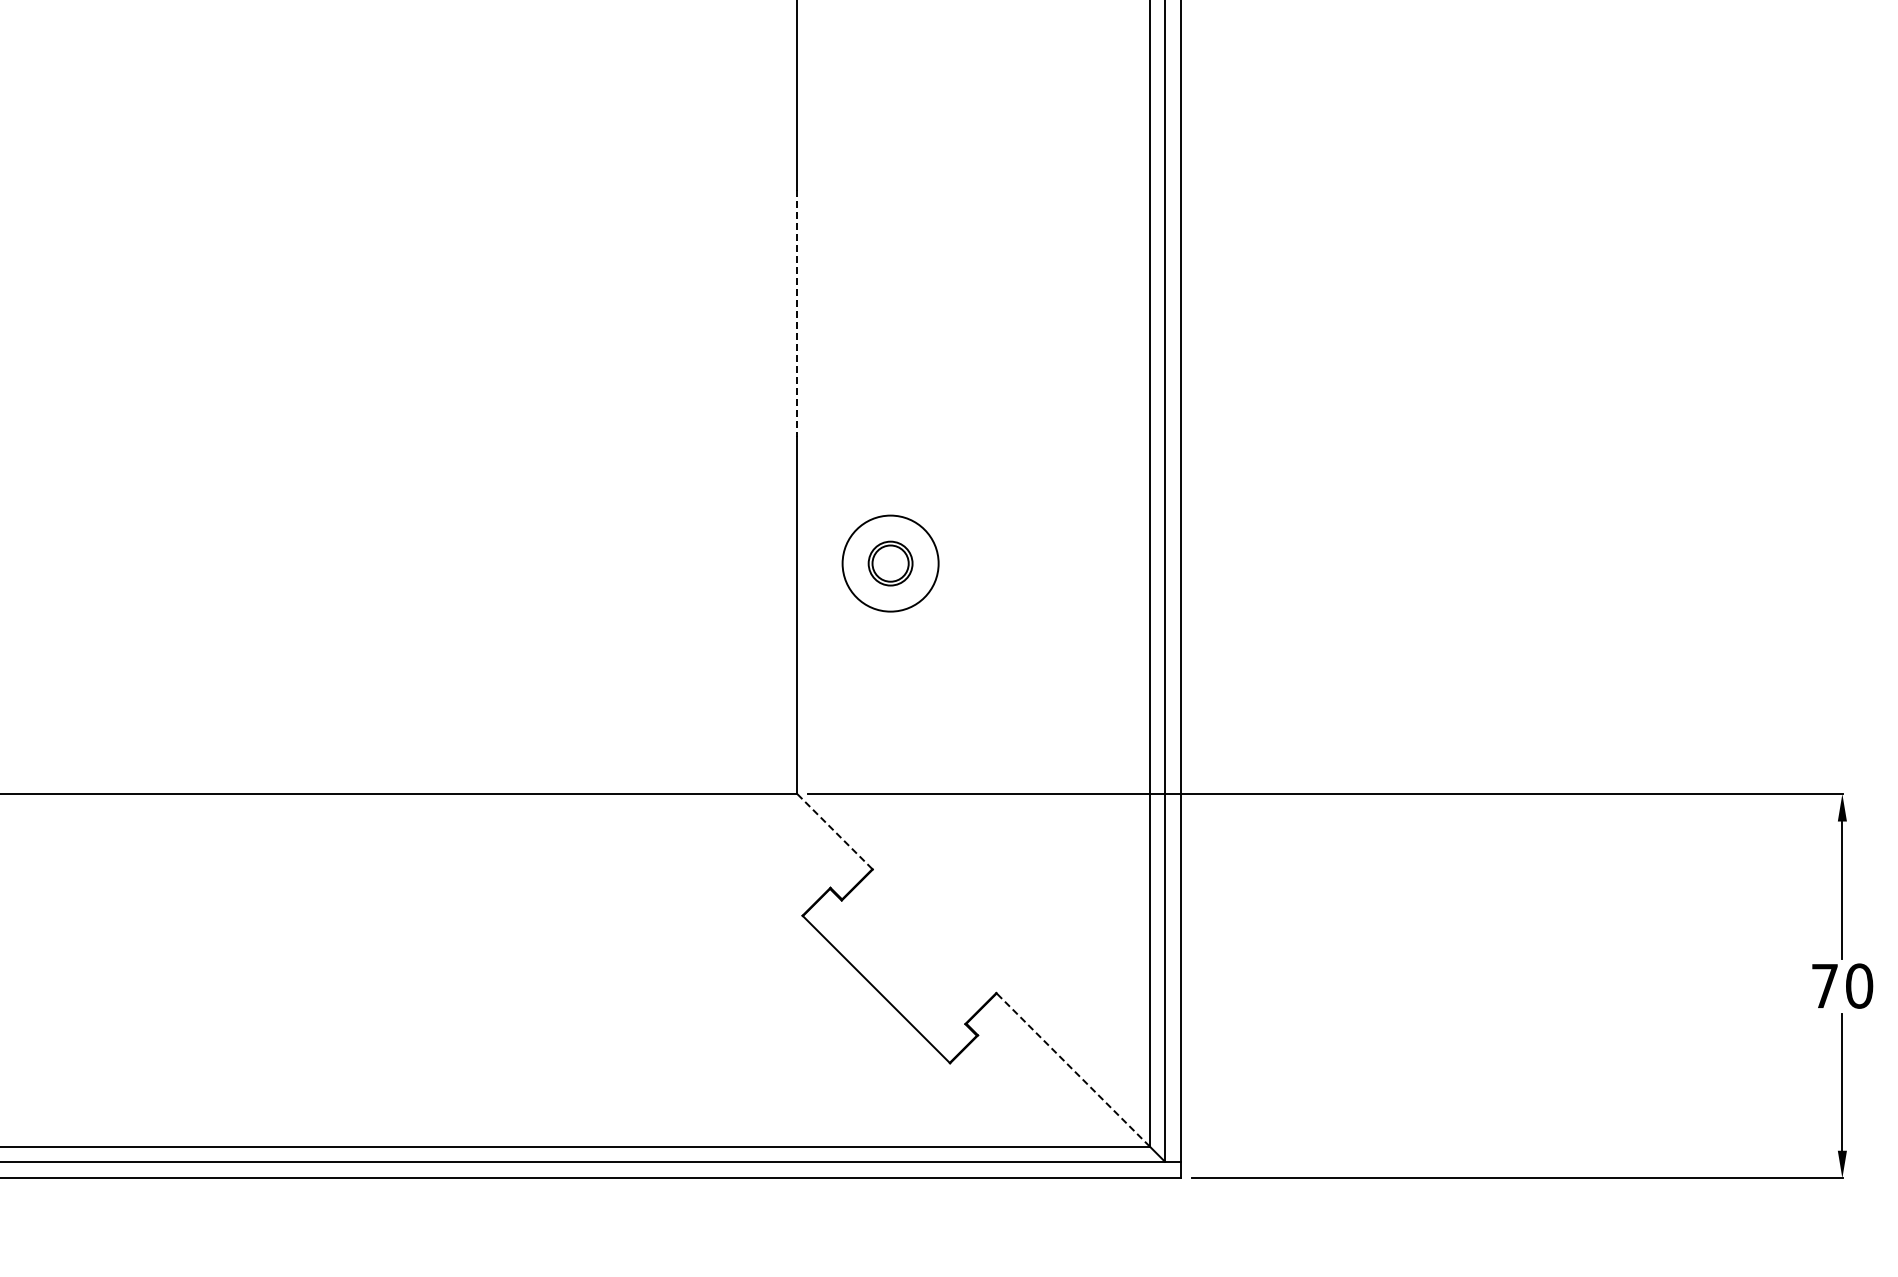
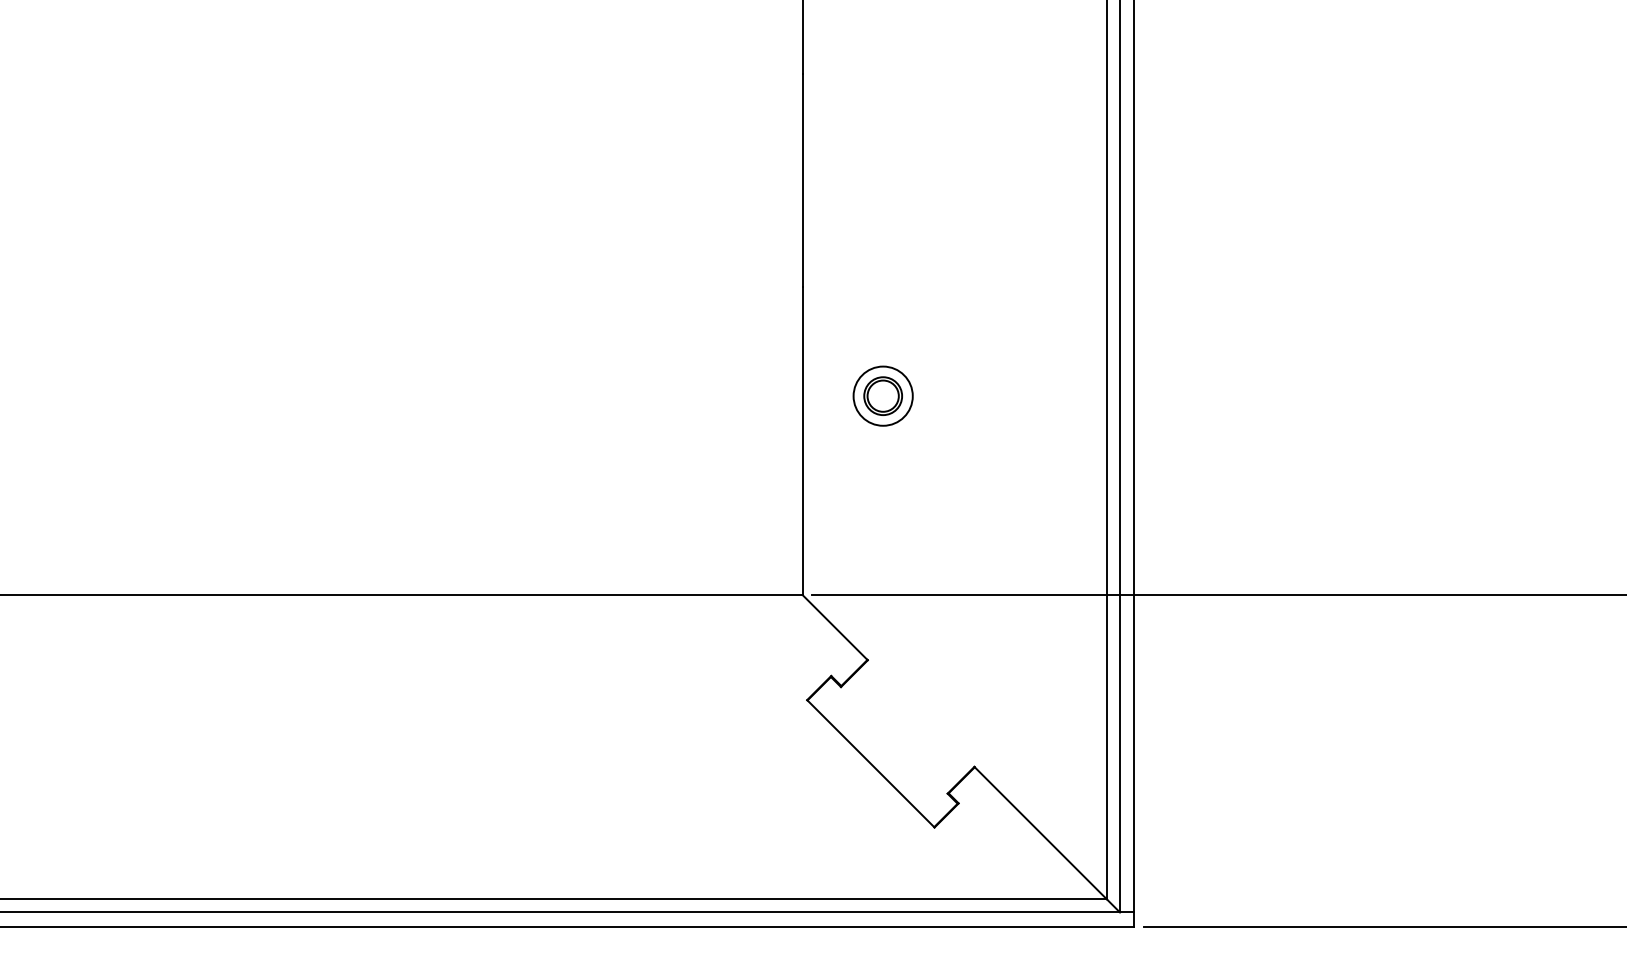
line: (797, 314) -> (802, 181), dashed -> solid
circle: (890, 563) -> (883, 396), size x0.71
line: (834, 831) -> (834, 627), dashed -> solid
line: (1072, 1069) -> (1040, 832), dashed -> solid

